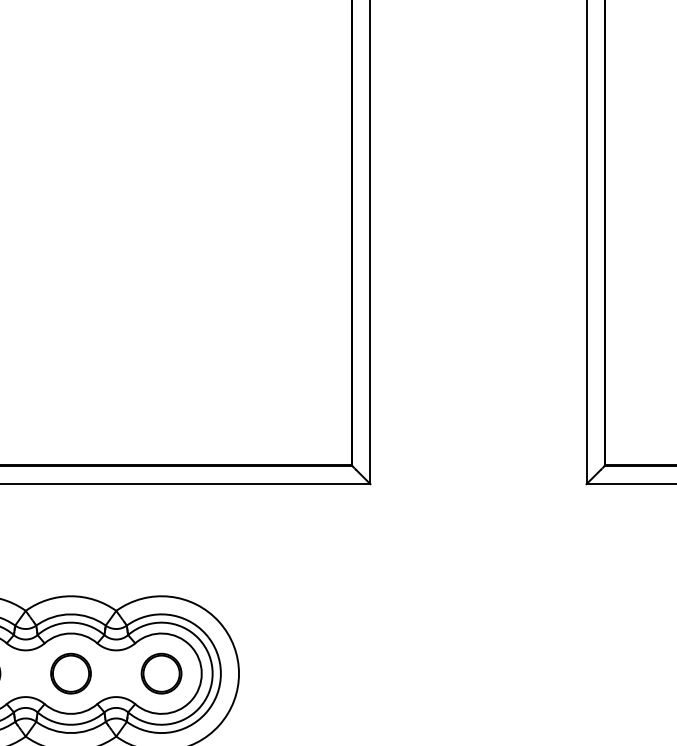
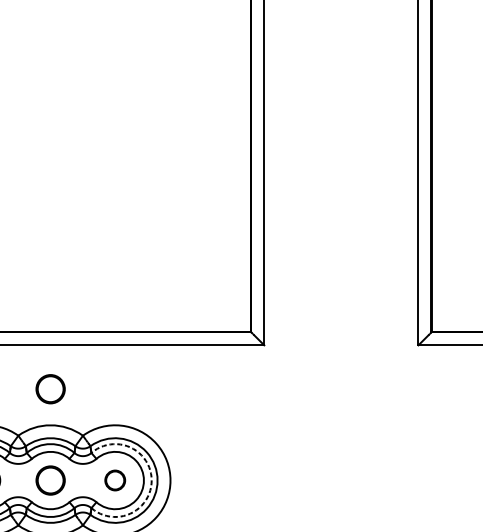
part: (70, 545) -> (50, 389), added
part: (161, 673) -> (115, 480), size x0.7
arc: (212, 673) -> (151, 480), solid -> dashed

